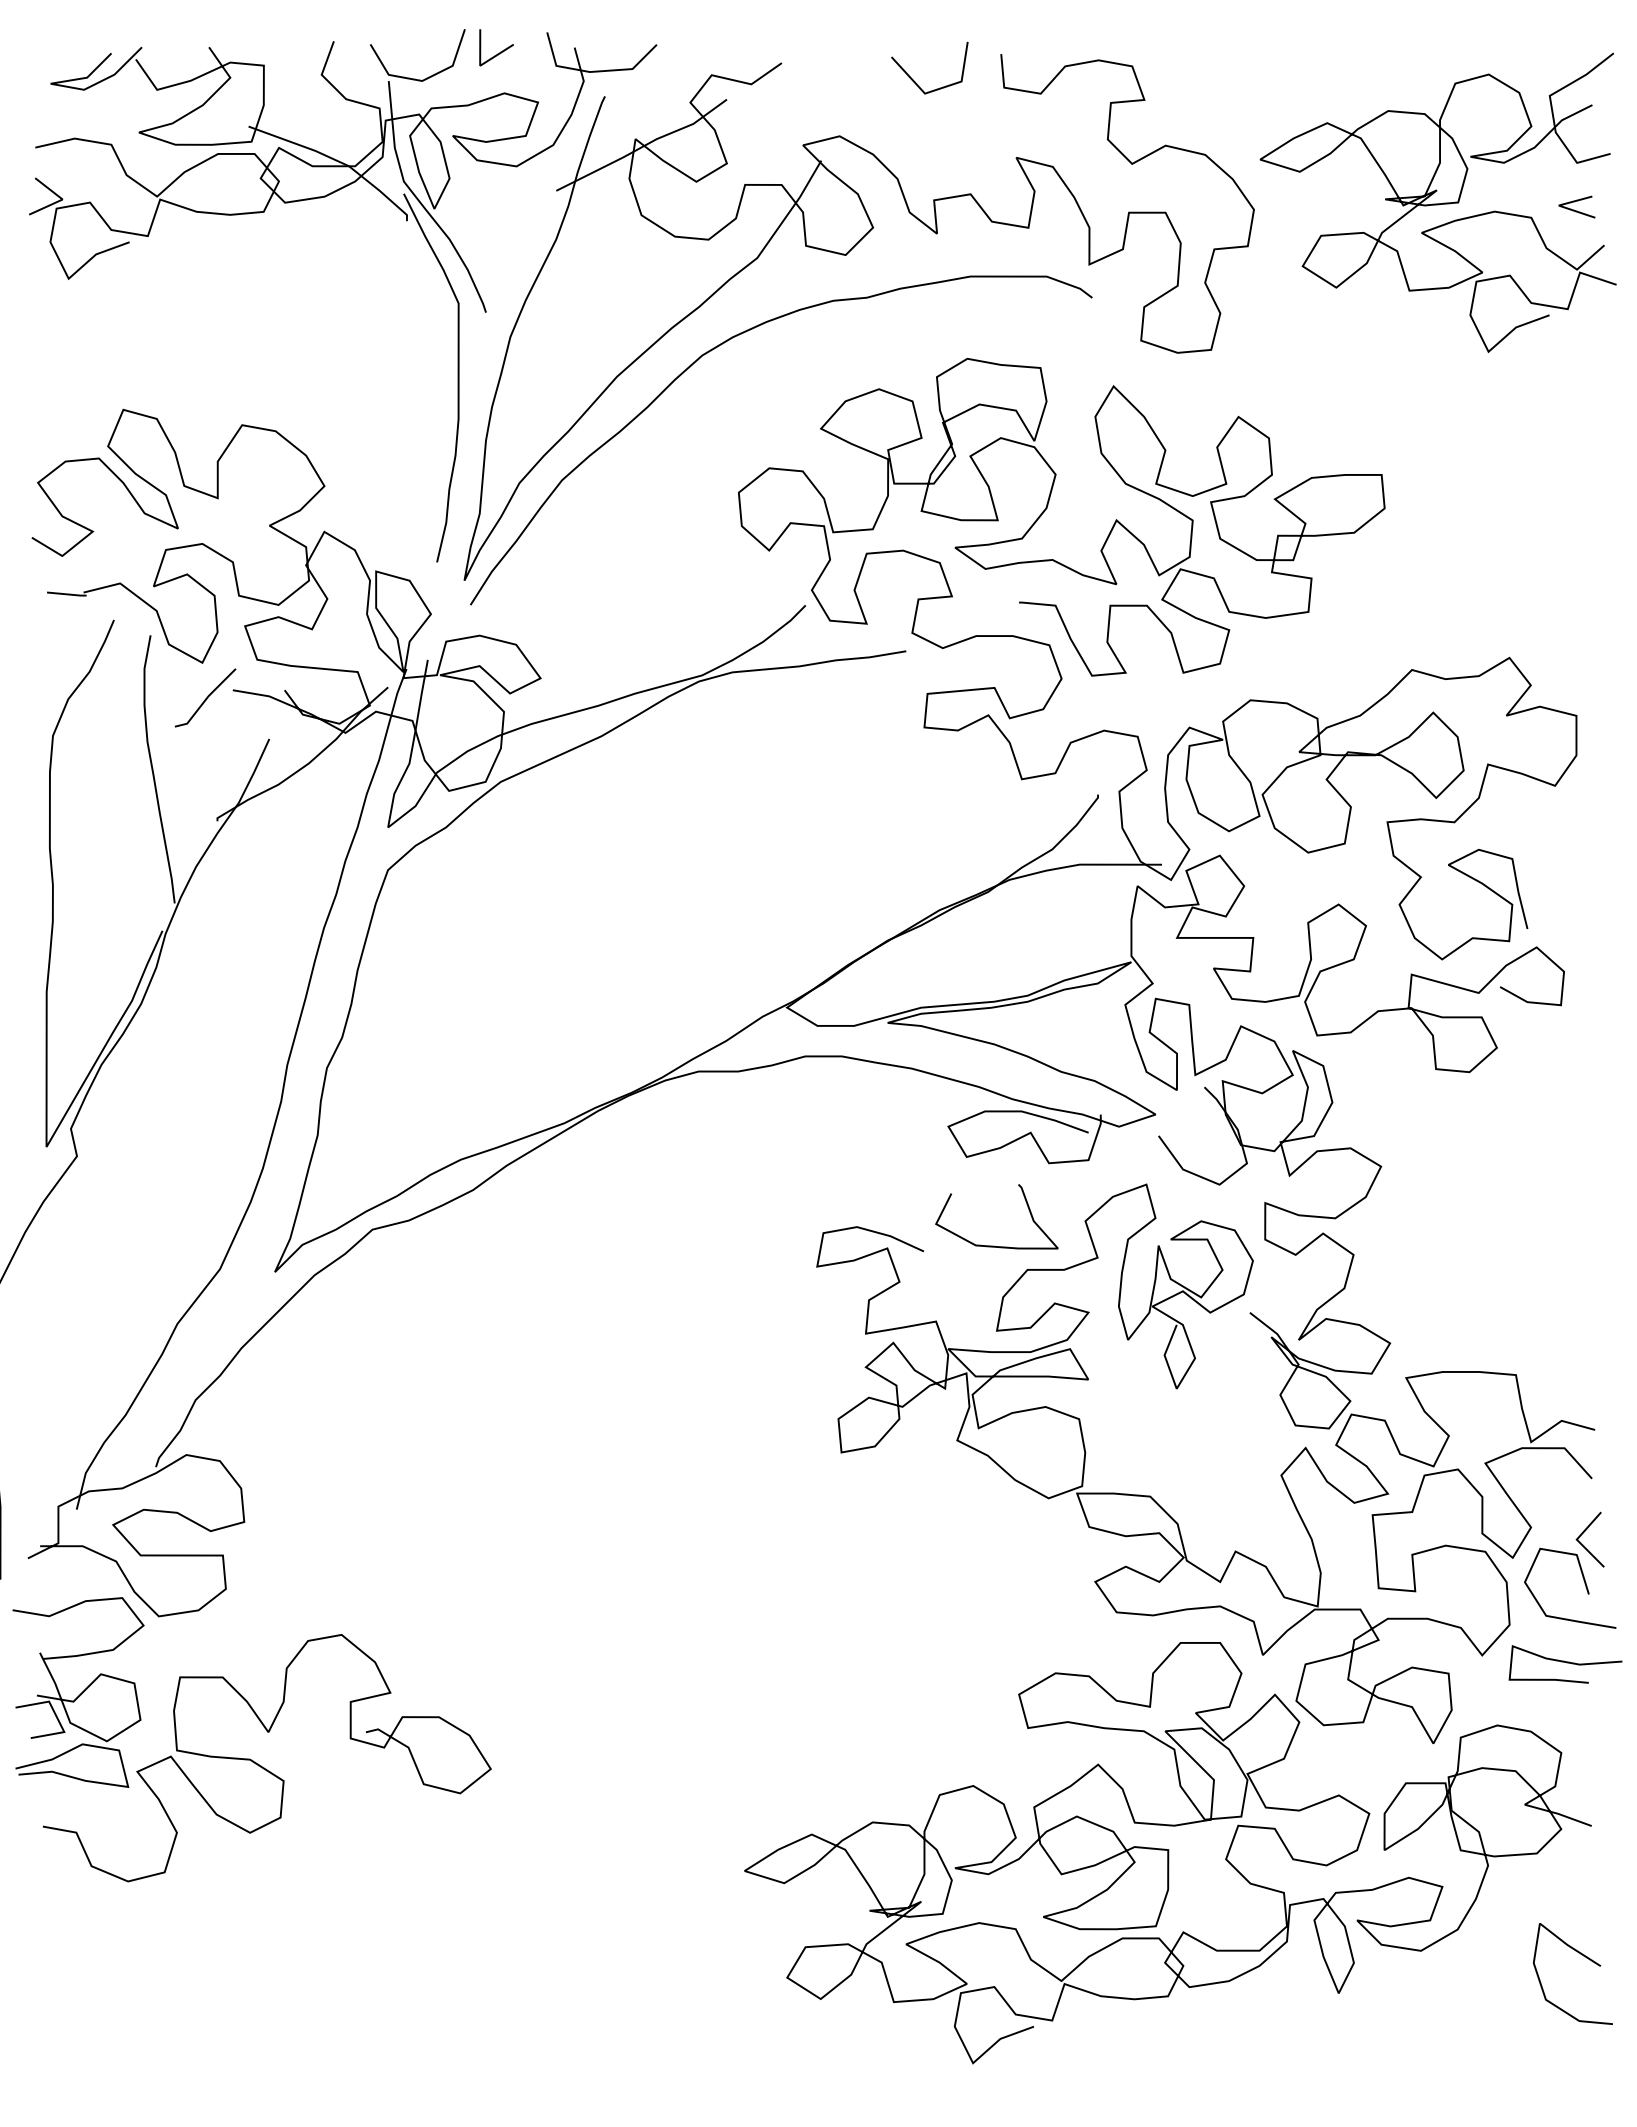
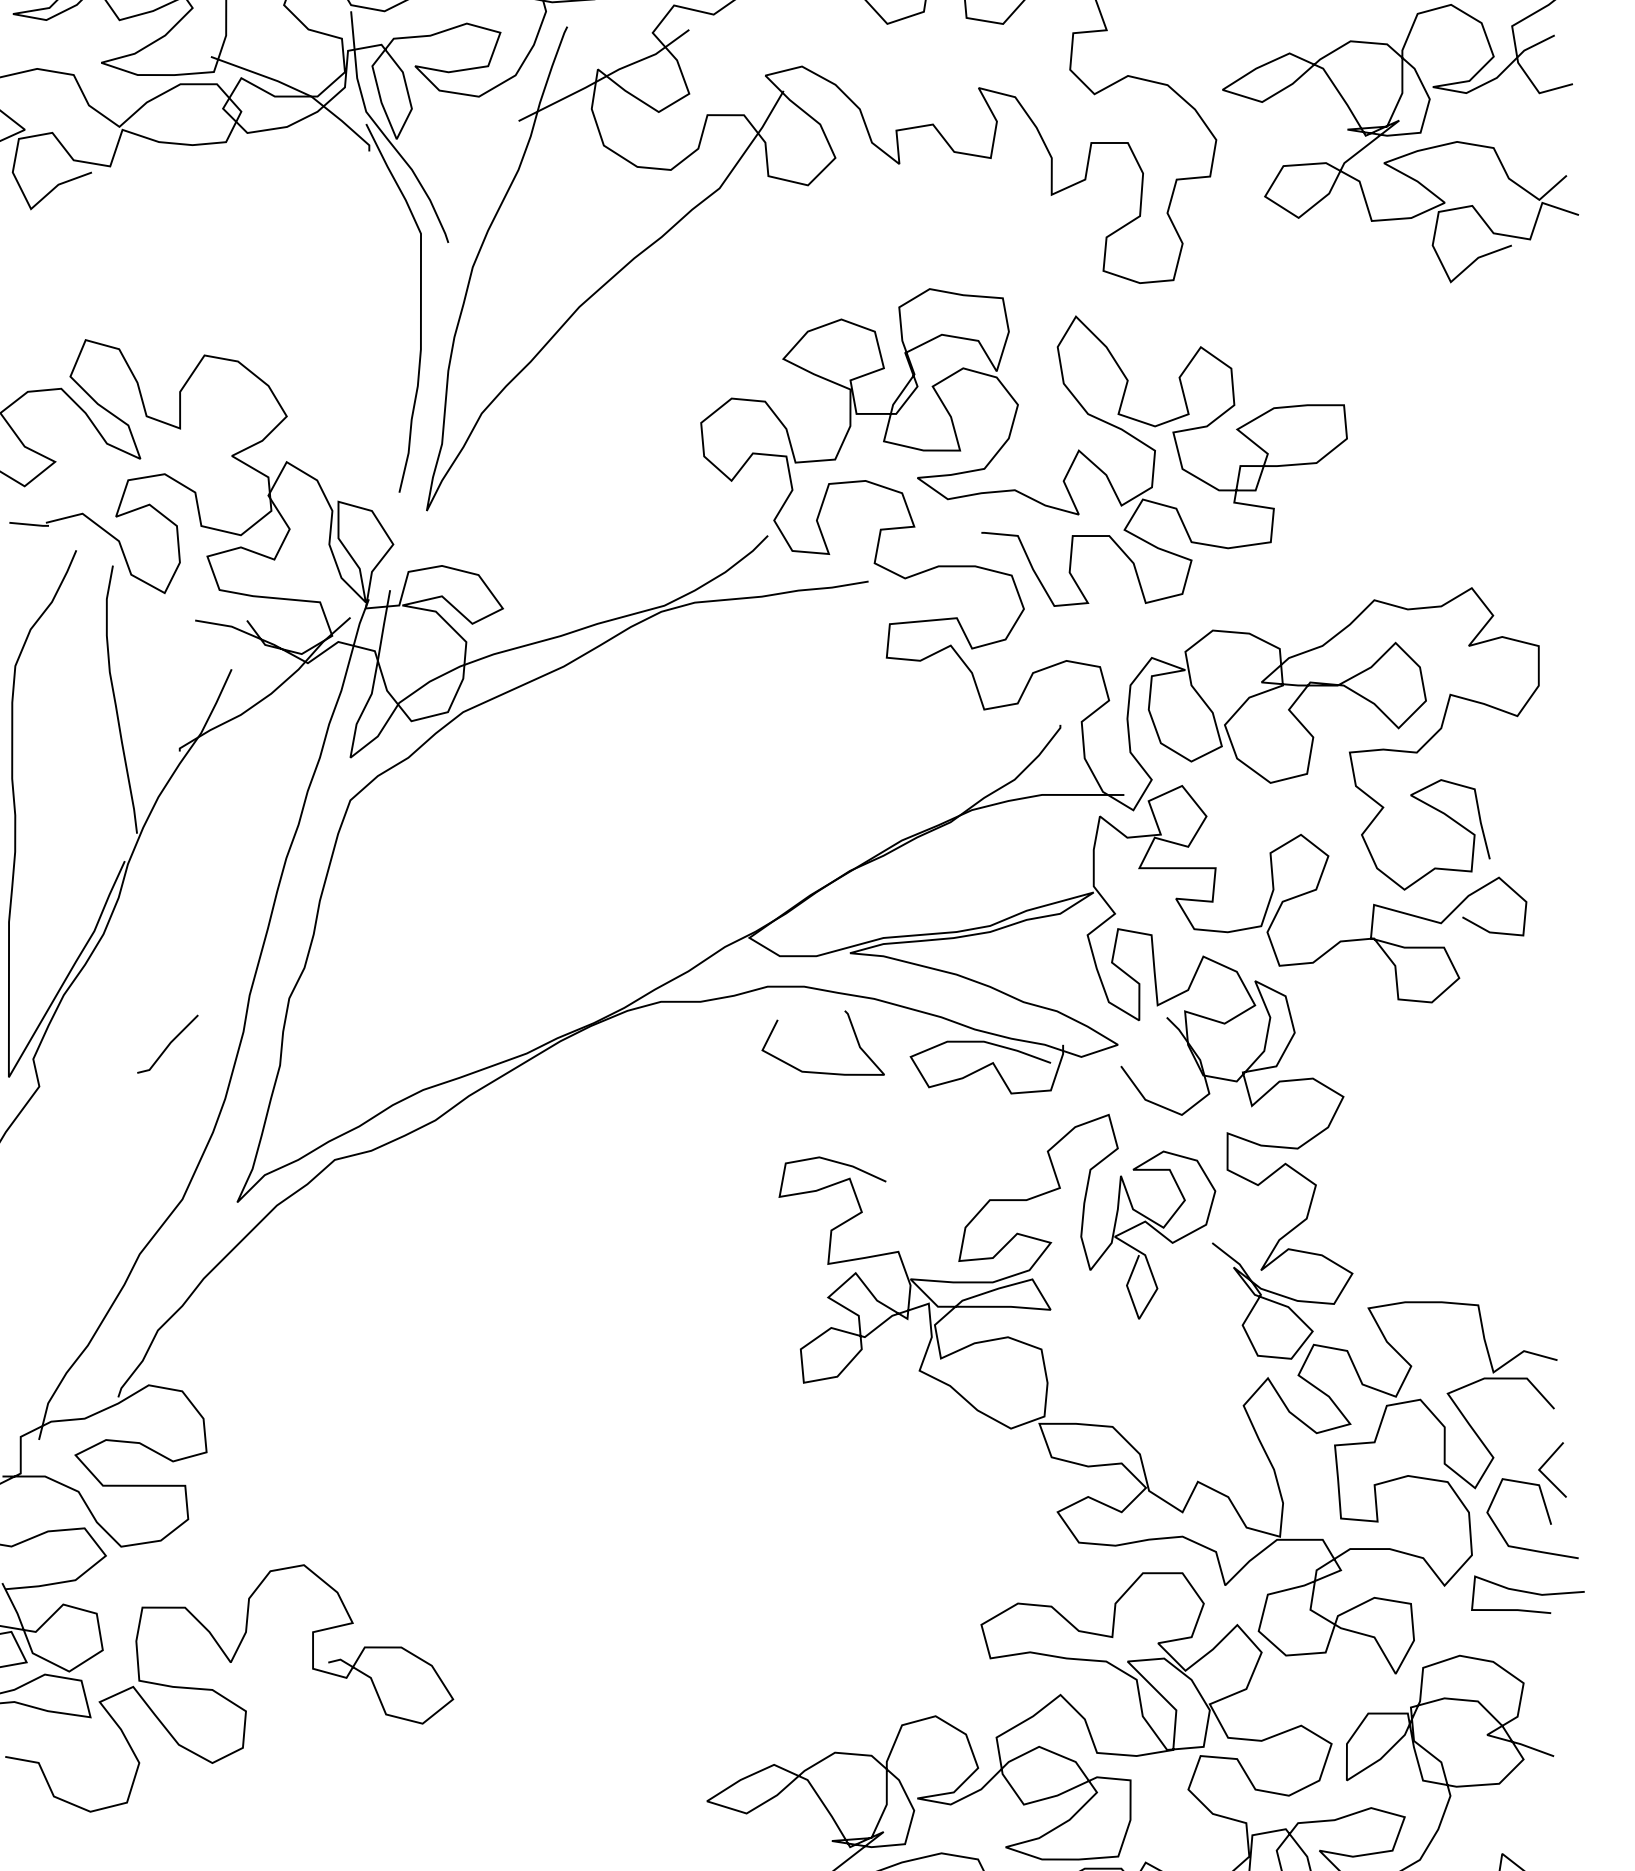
line: (1574, 209) -> (1536, 139), removed
curve: (721, 345) -> (683, 275), removed
line: (206, 697) -> (168, 1043), moved
curve: (994, 1245) -> (820, 1071), moved

